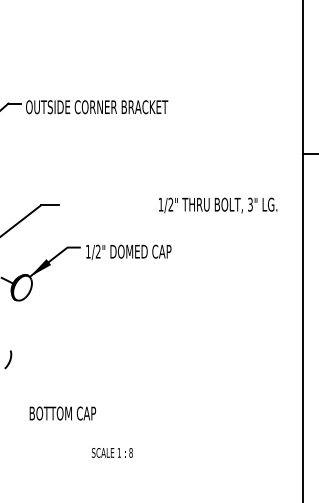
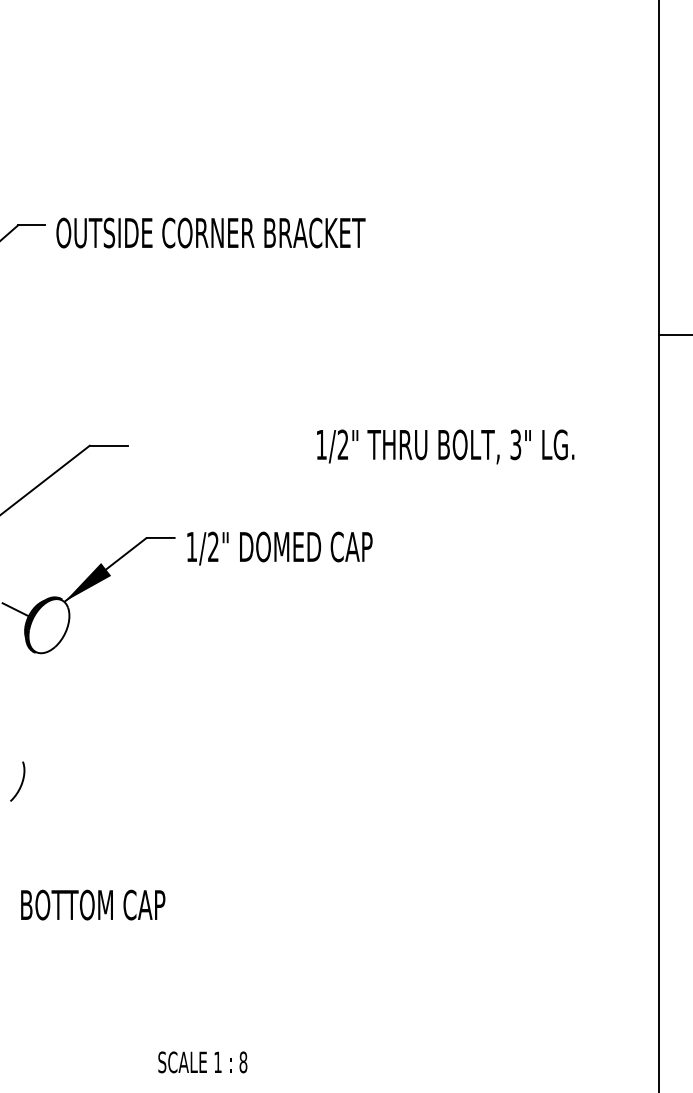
text: (218, 205) -> (446, 446), moved
text: (62, 413) -> (92, 904), moved
text: (112, 452) -> (203, 1061), moved

